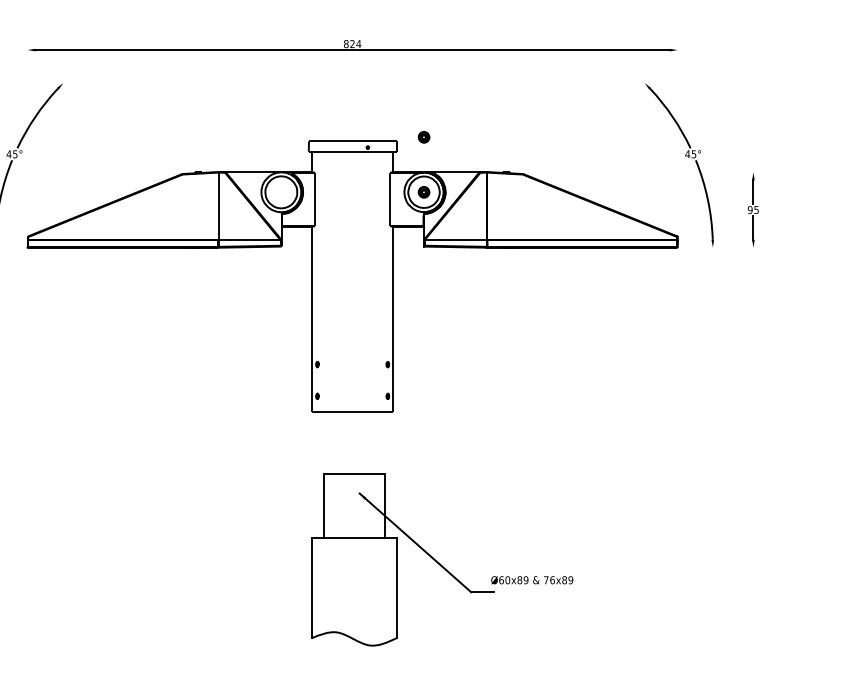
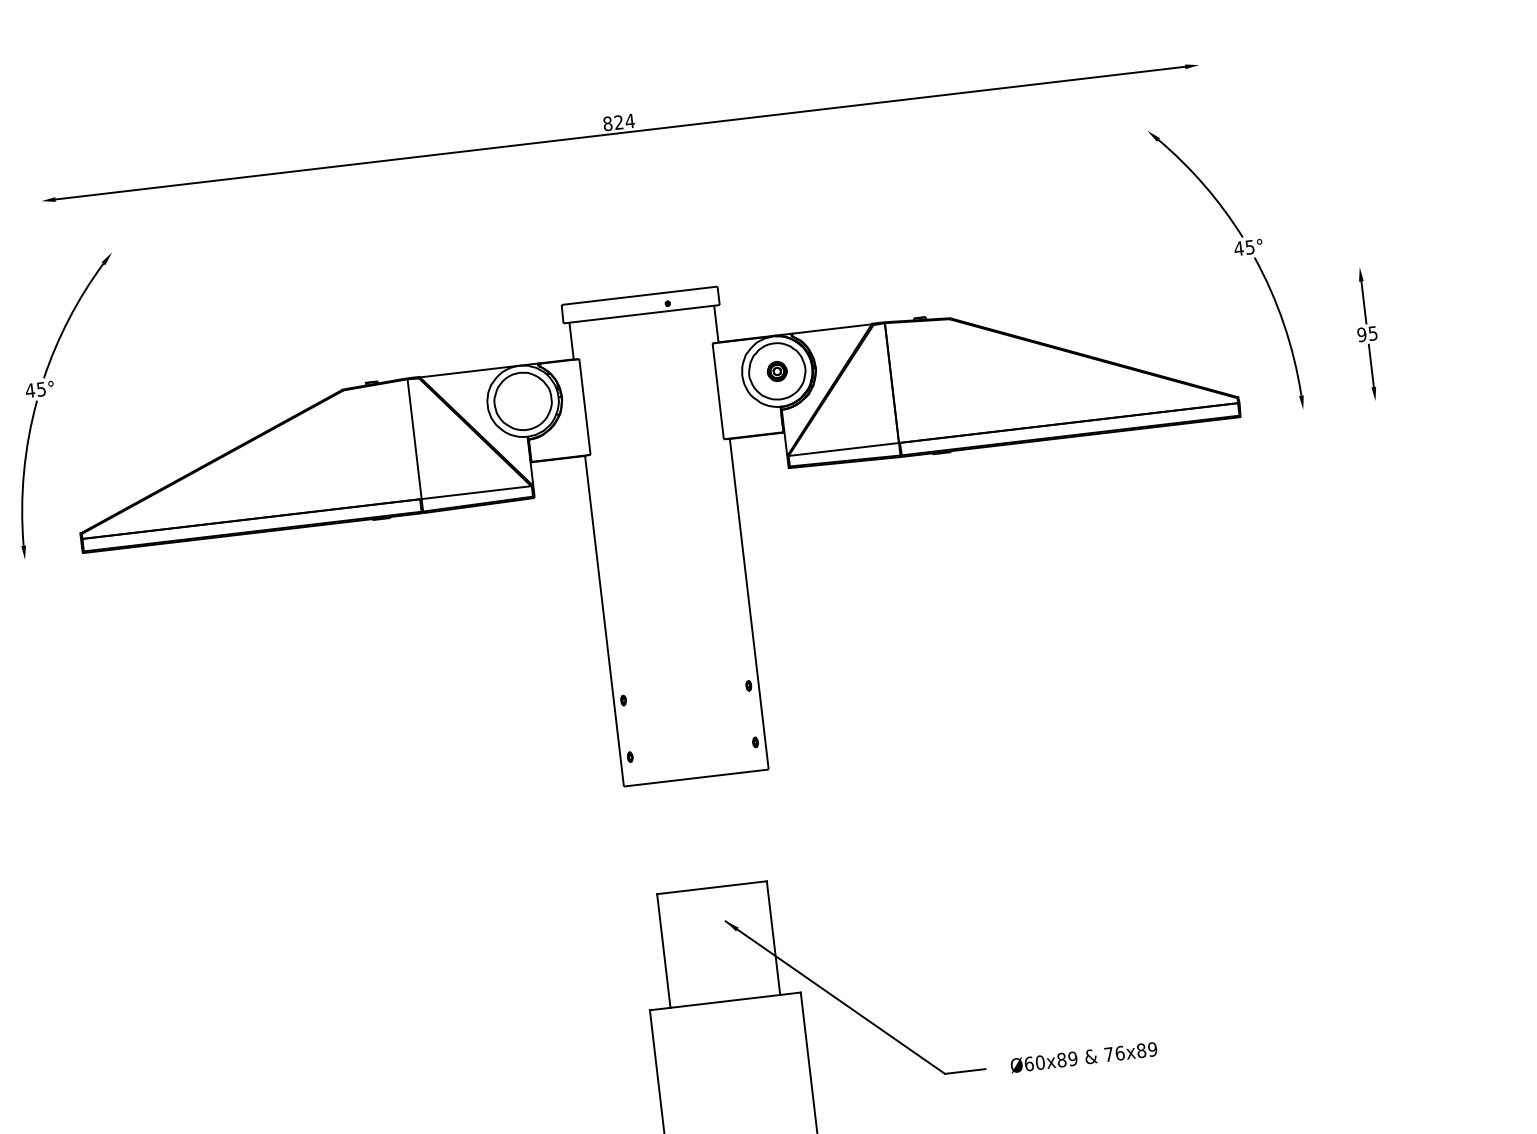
part: (423, 137) -> (764, 273), removed
text: (532, 580) -> (1084, 1057), moved

